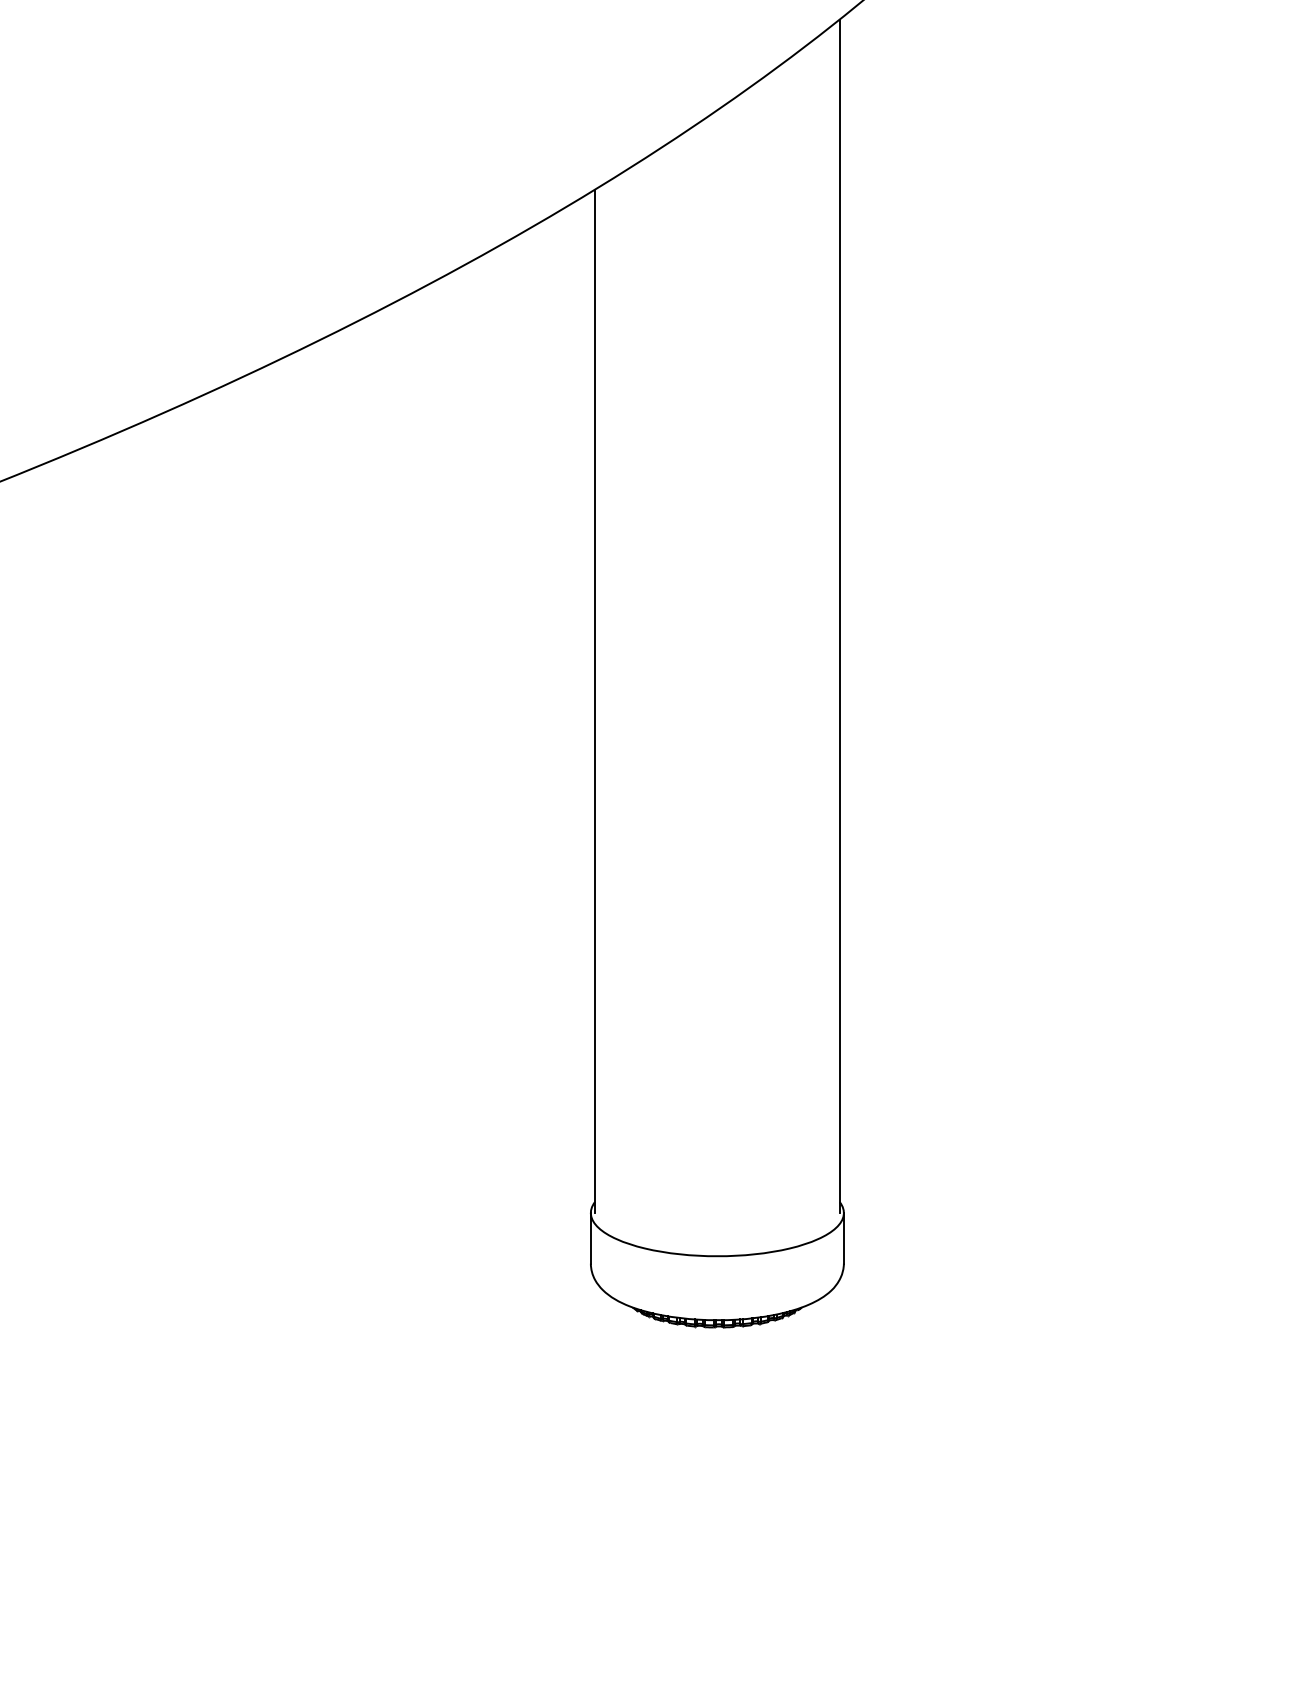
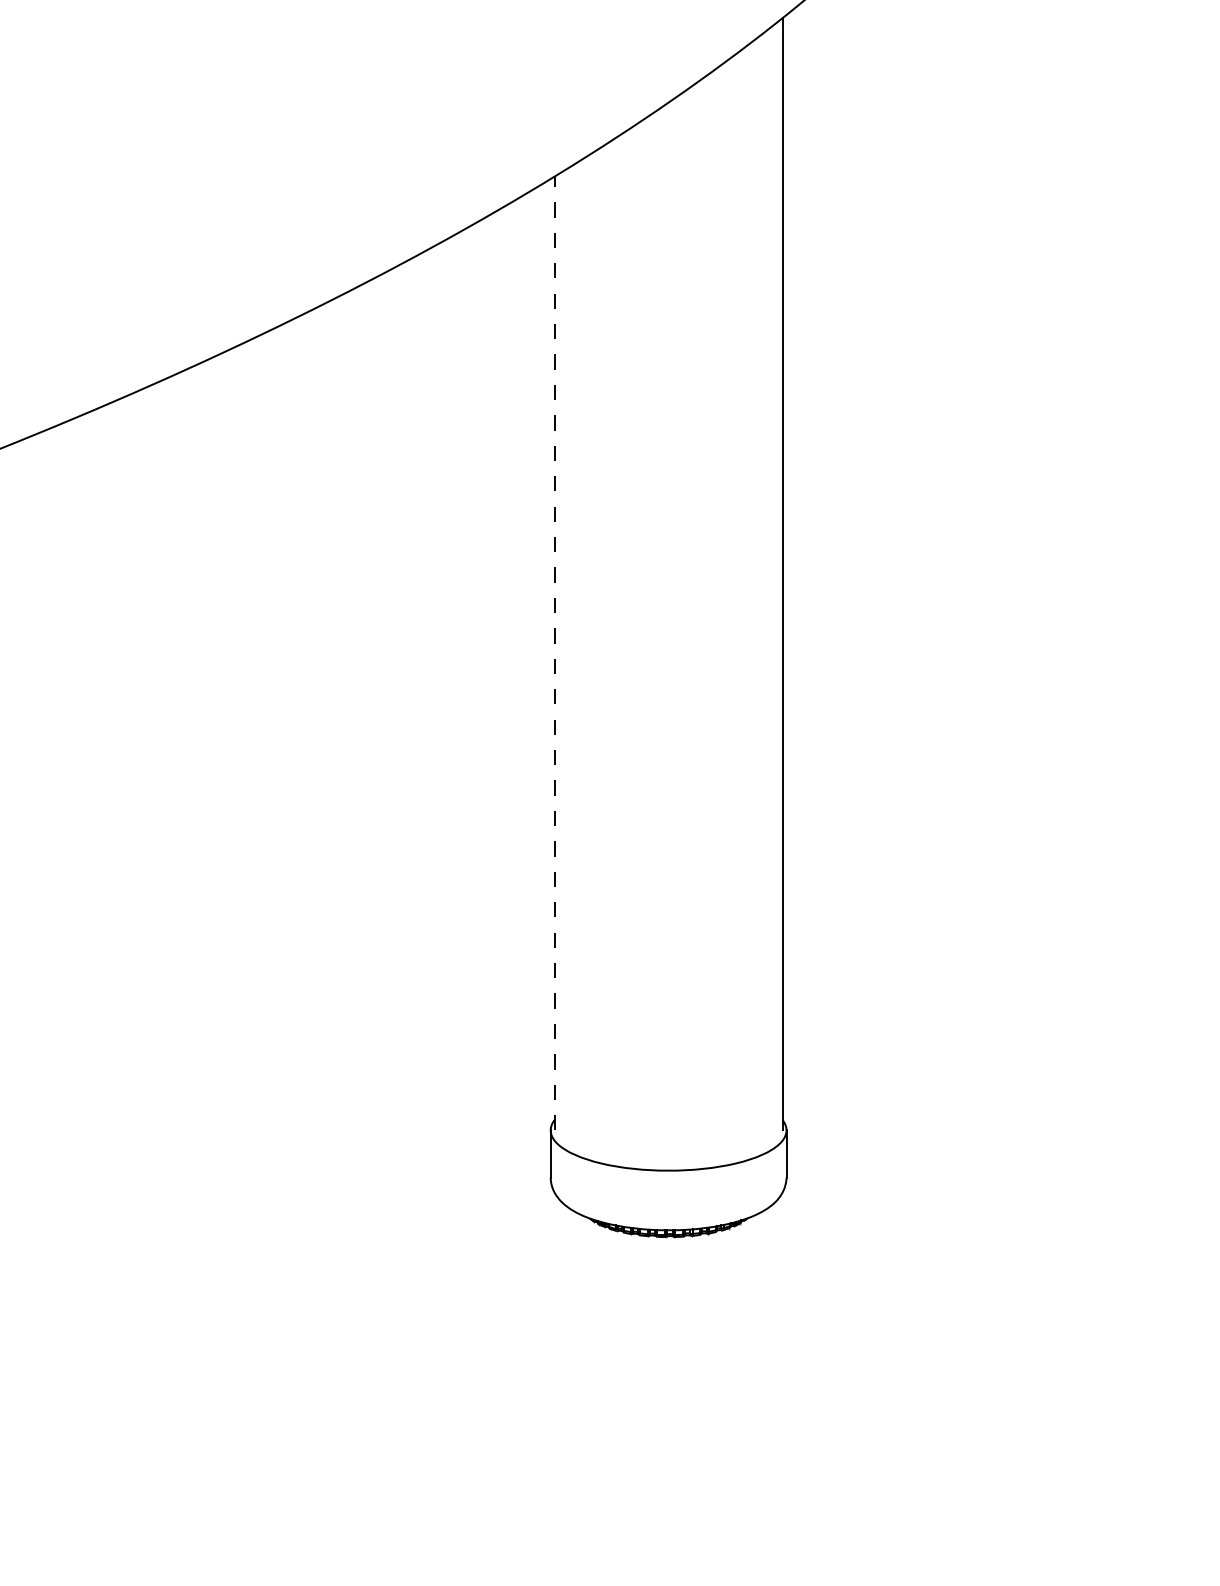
line: (594, 701) -> (554, 653), solid -> dashed

